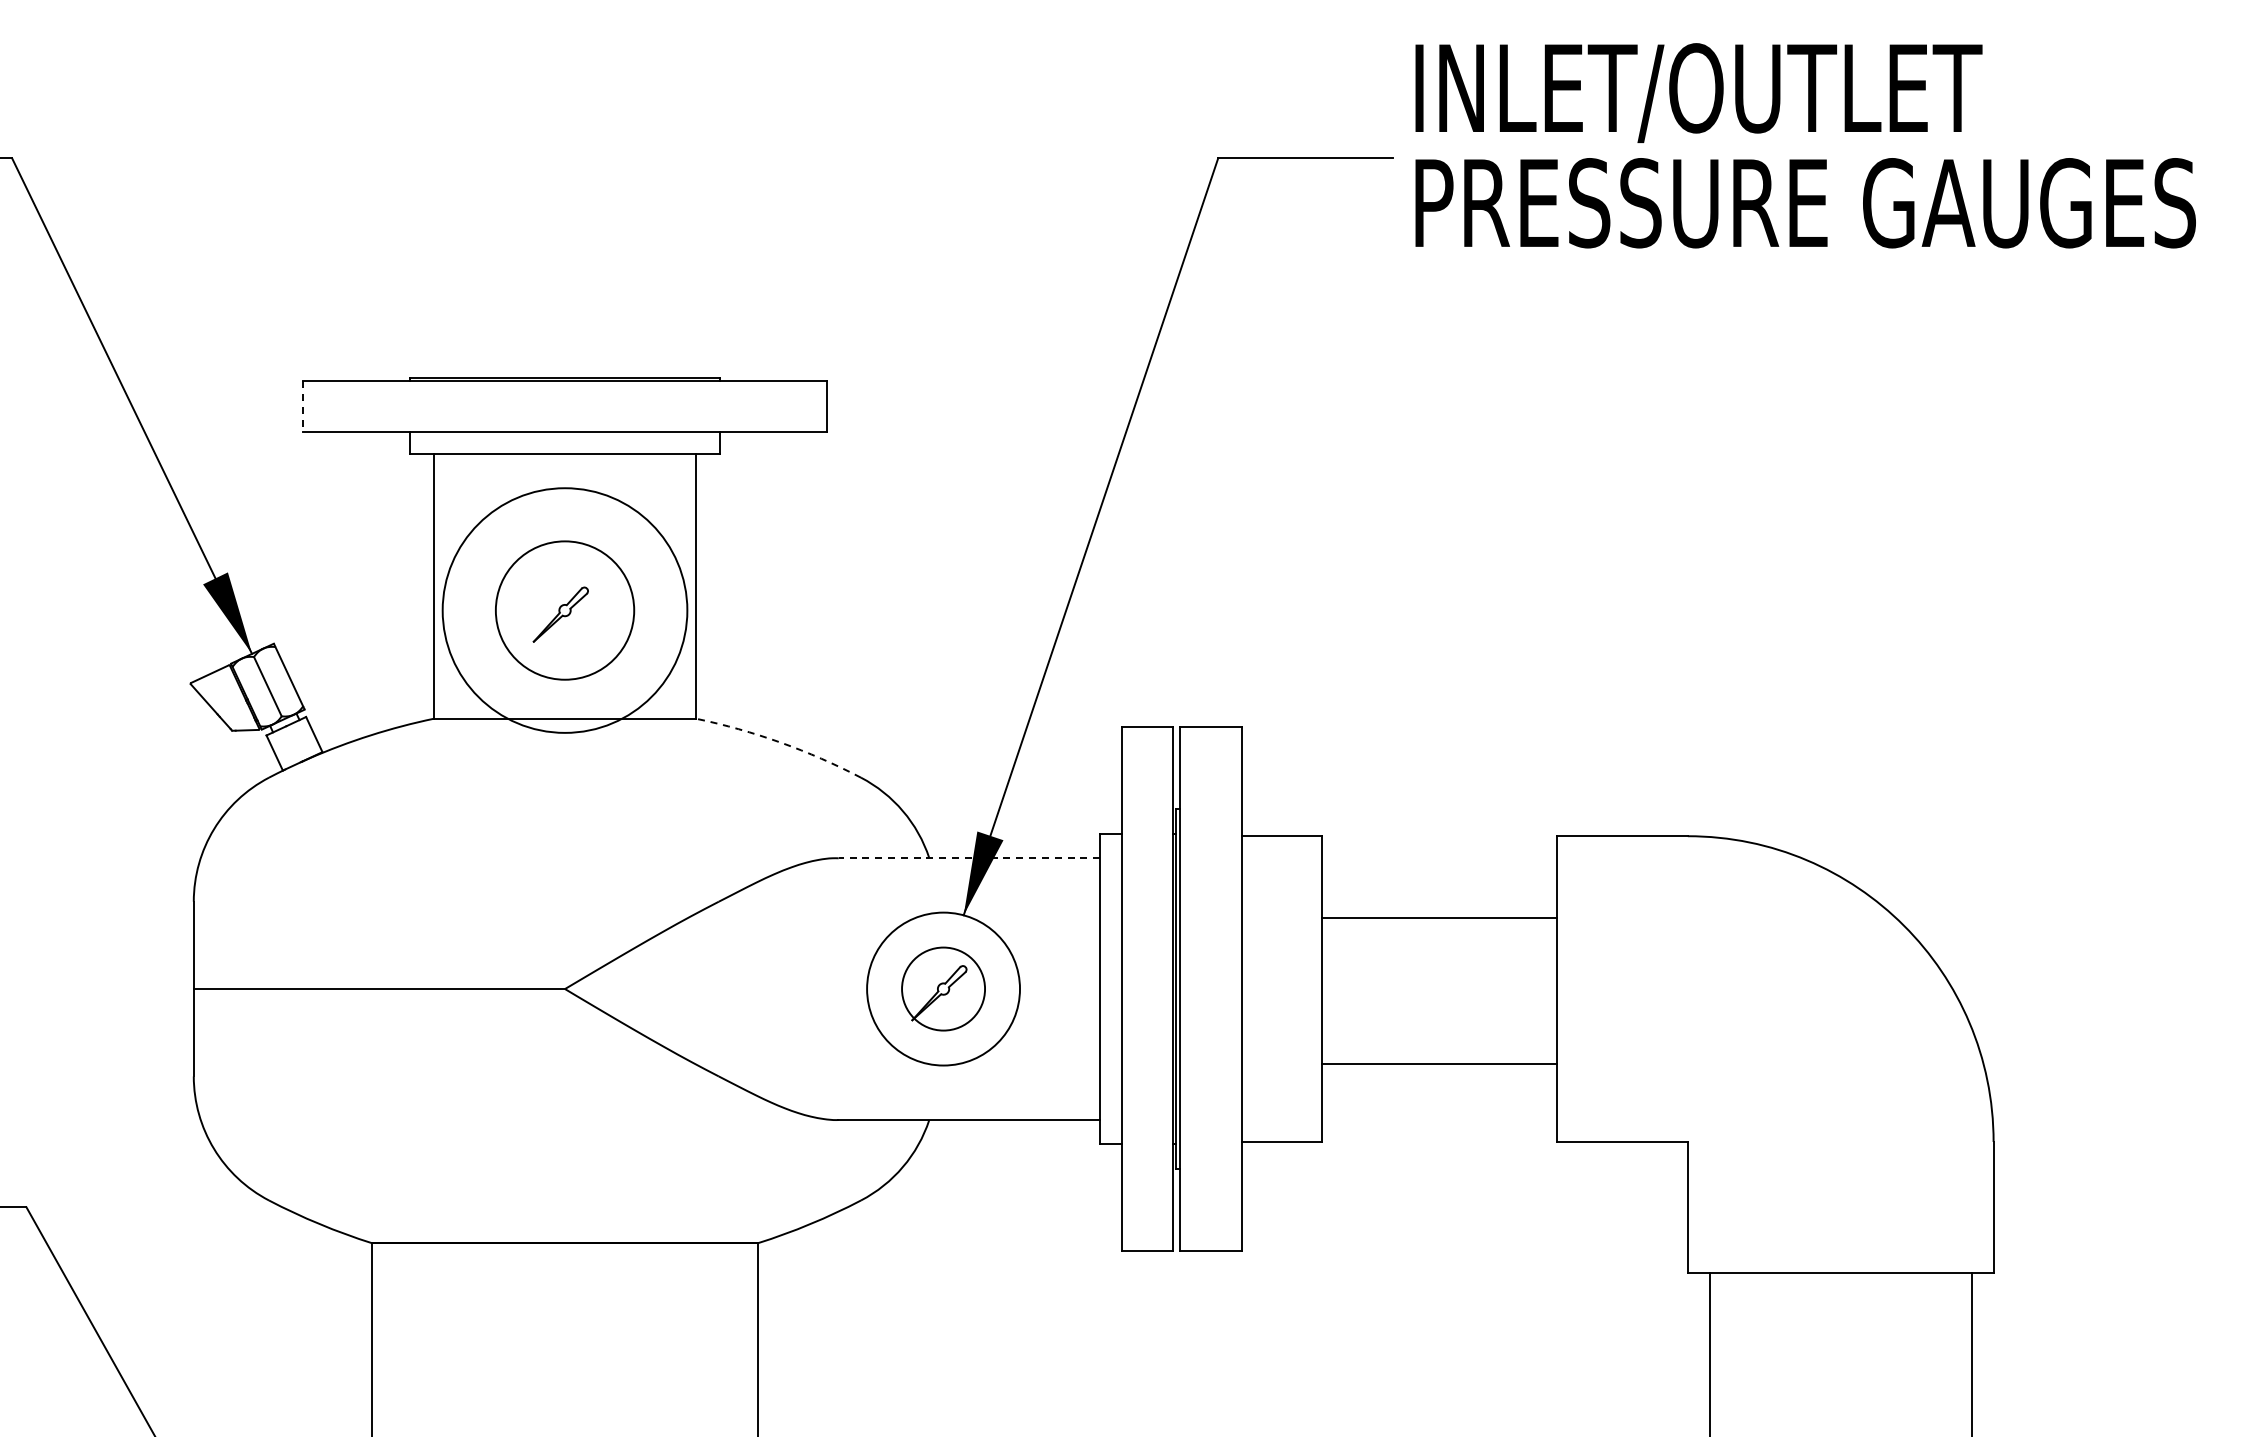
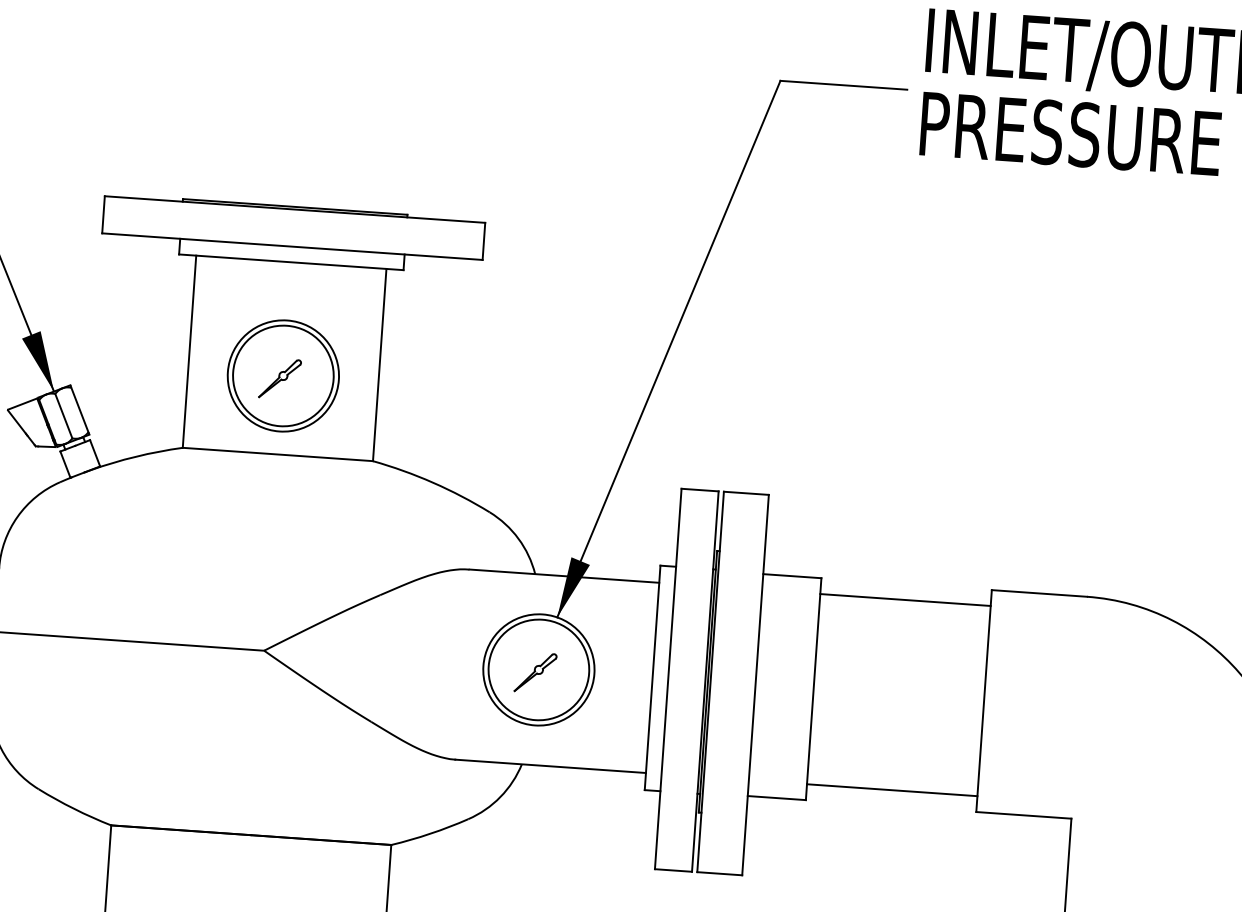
line: (302, 406) -> (103, 214), dashed -> solid
circle: (564, 610) -> (283, 375), size x0.62
arc: (780, 742) -> (433, 482), dashed -> solid
line: (969, 858) -> (564, 576), dashed -> solid
line: (1439, 918) -> (905, 600), moved
circle: (943, 988) -> (538, 669), size x1.67
line: (1439, 1064) -> (892, 790), moved

